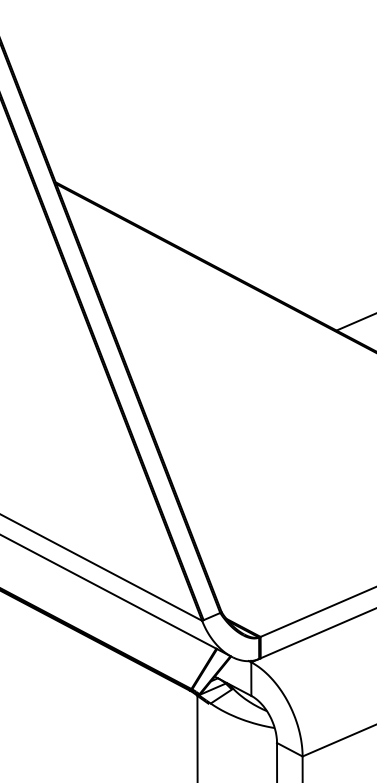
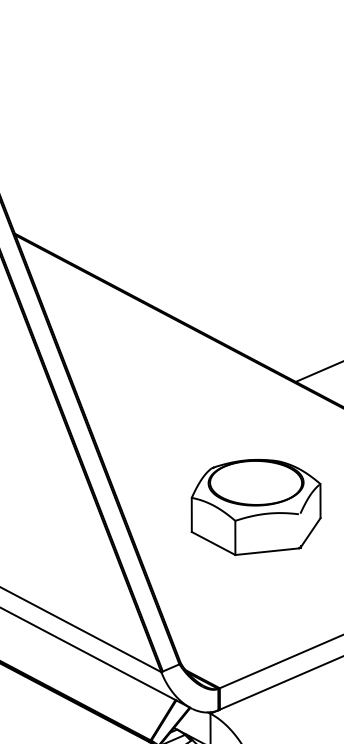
part: (296, 455) -> (255, 506), added

